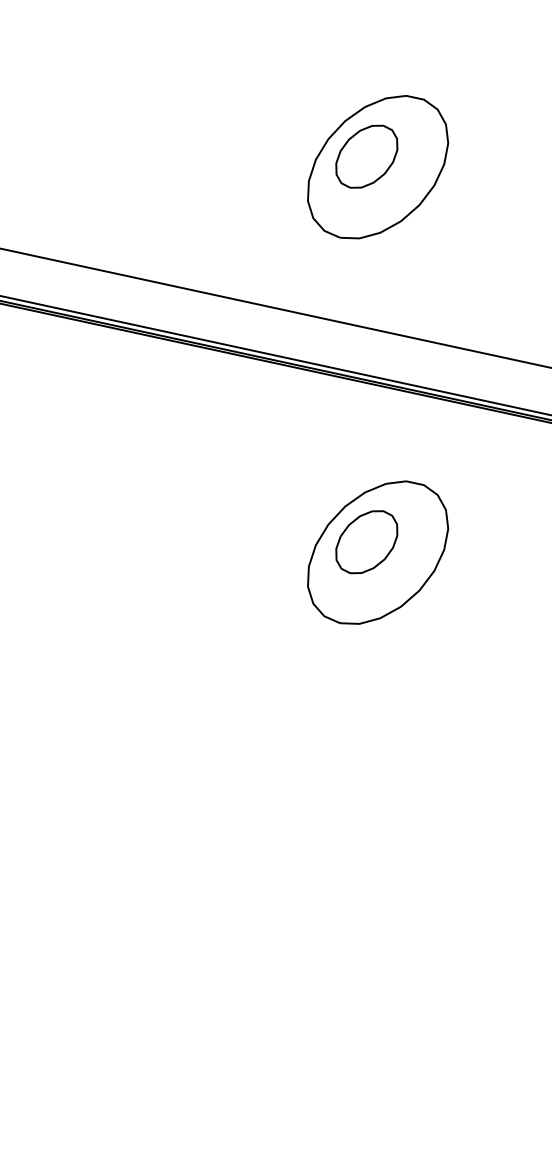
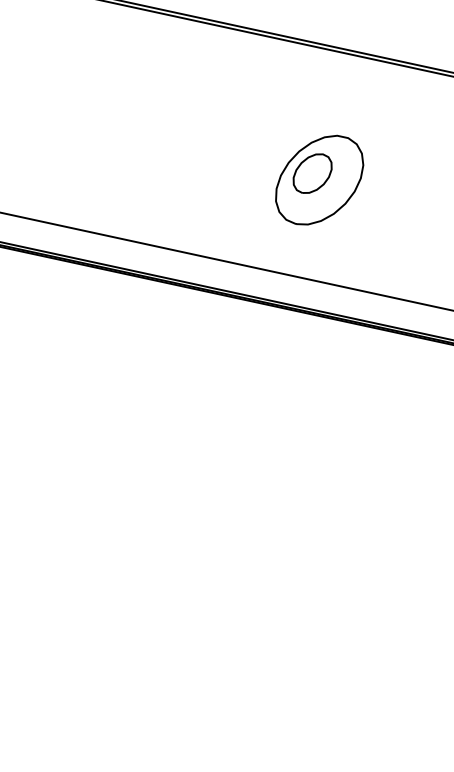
part: (377, 551) -> (319, 419), removed

